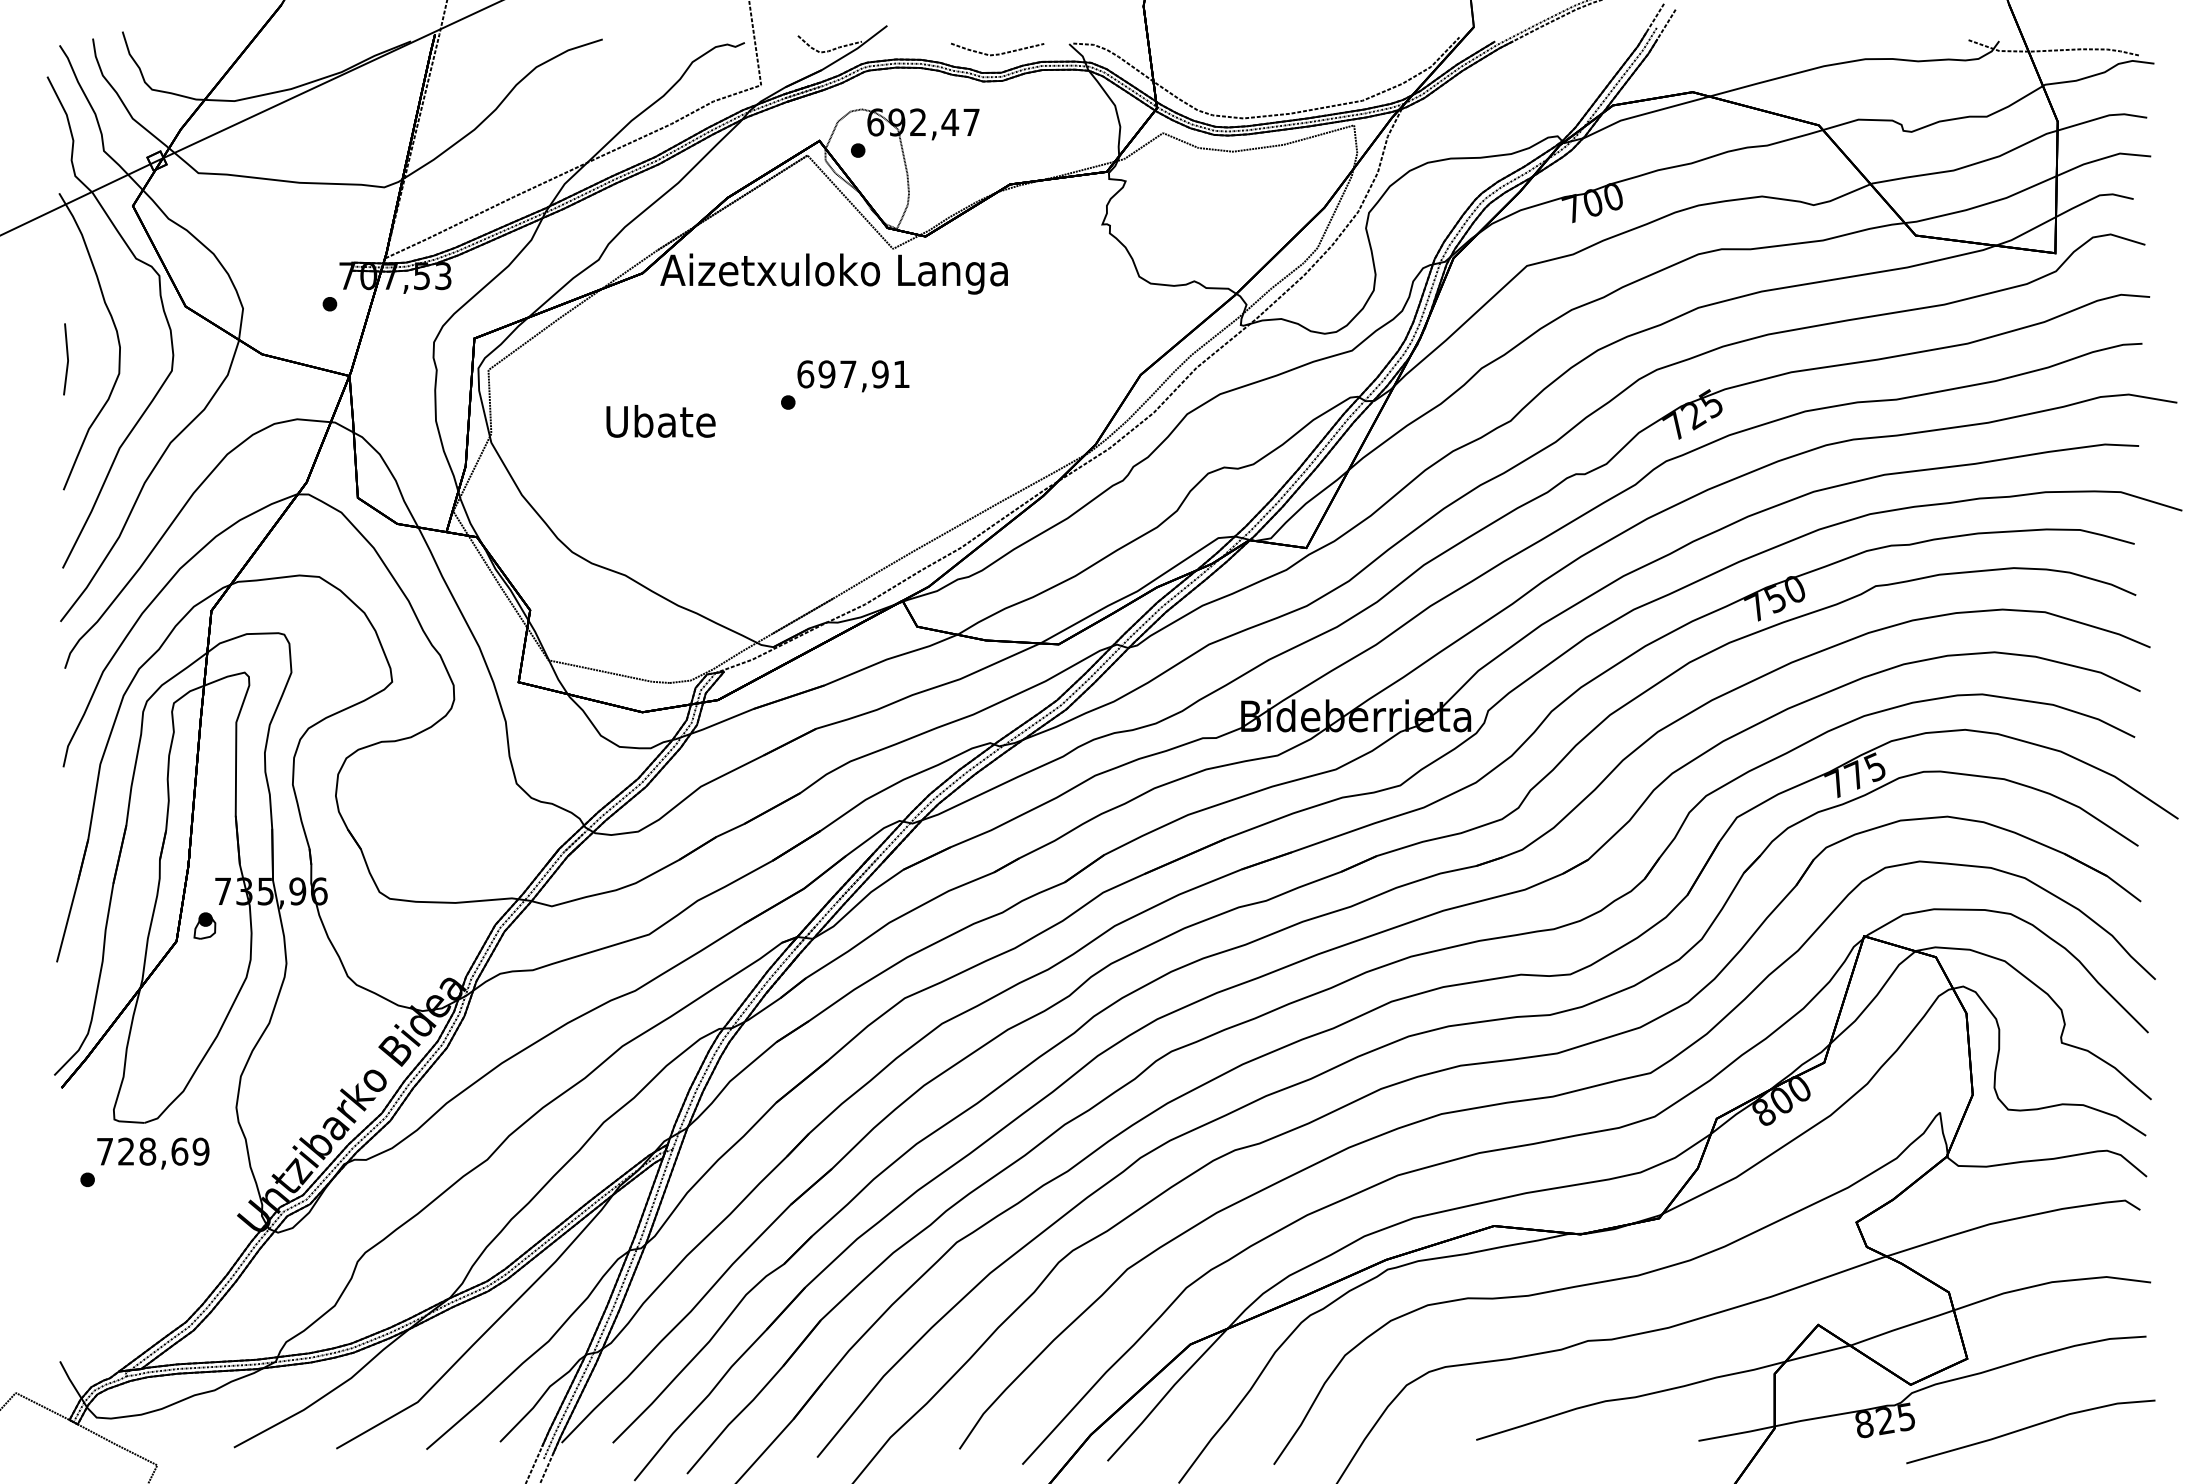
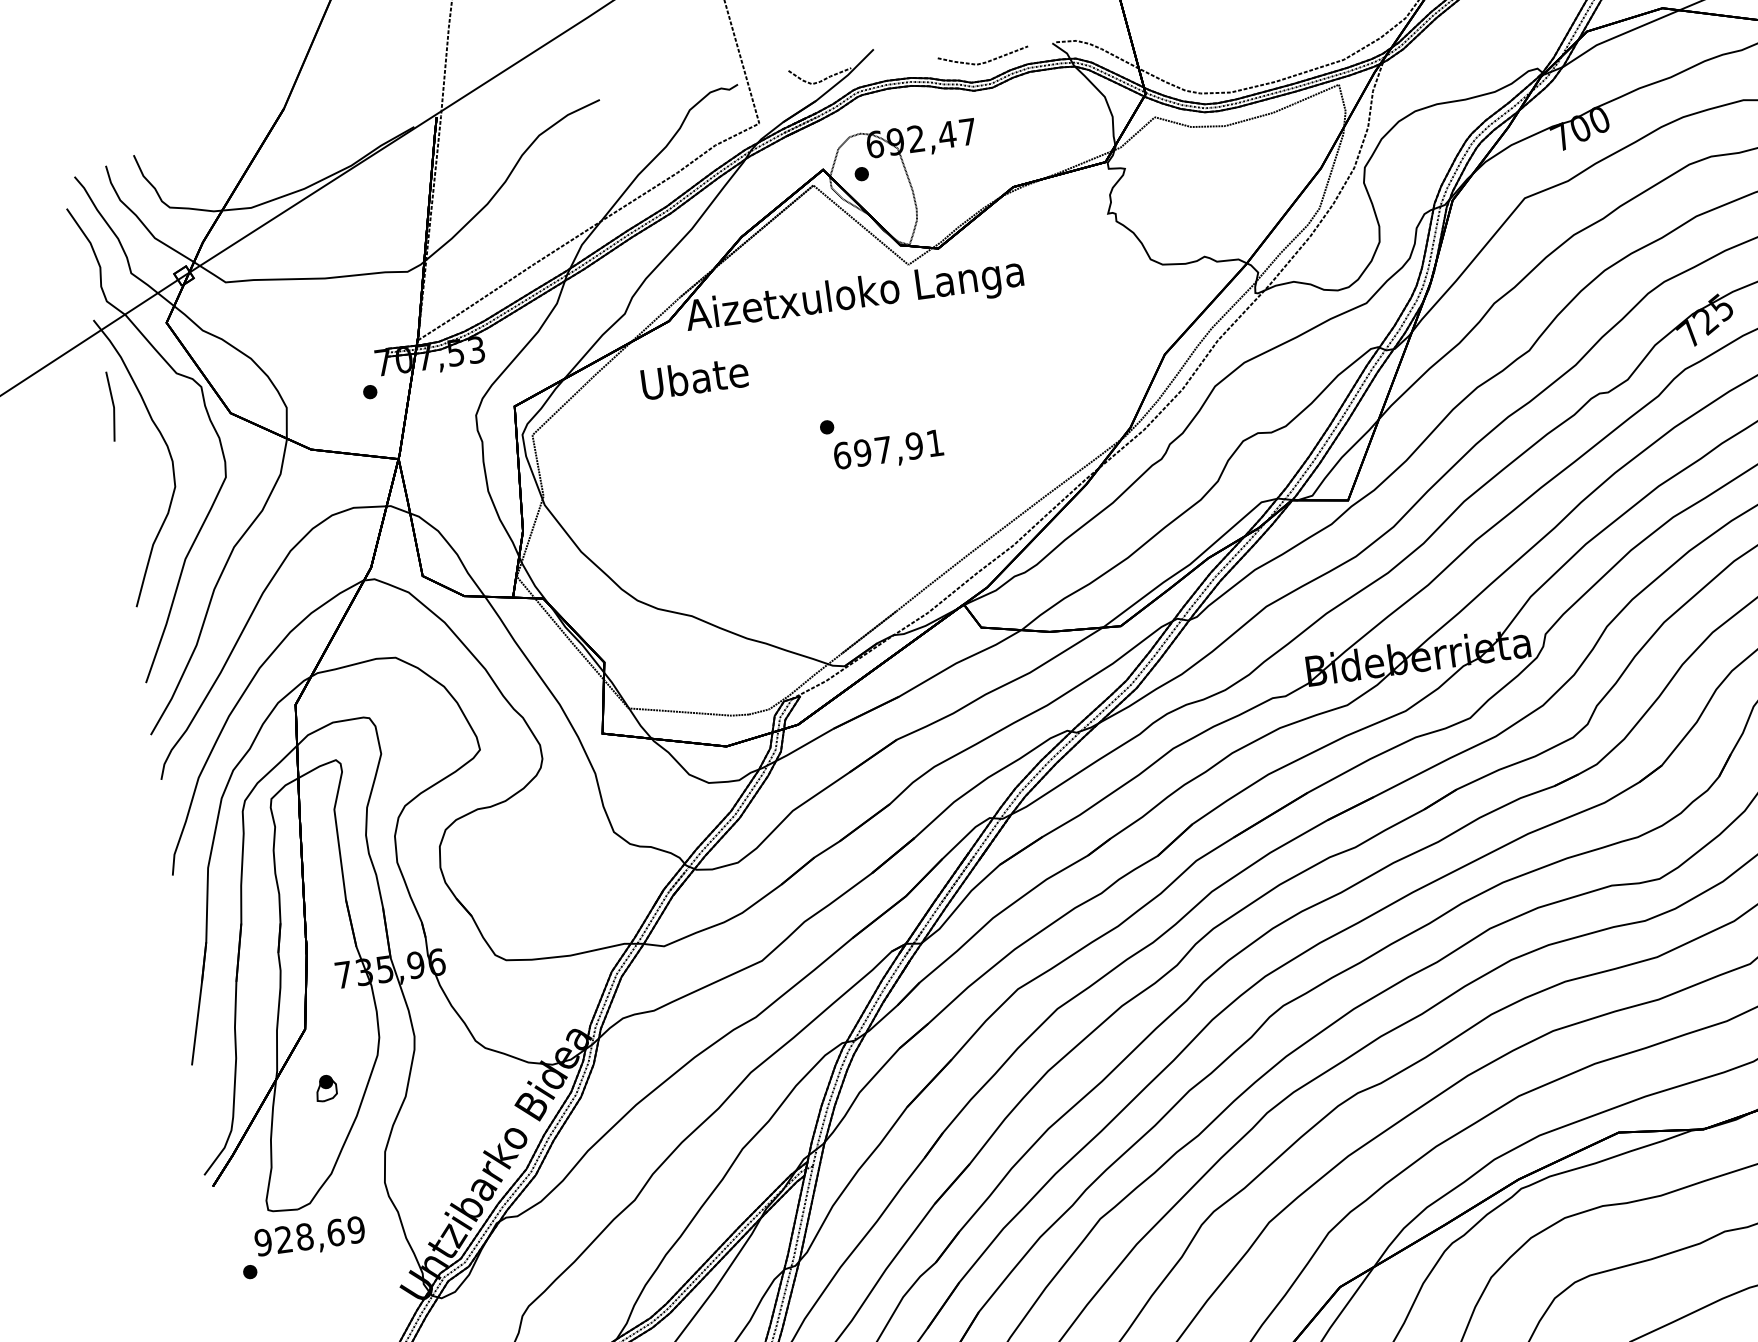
part: (65, 359) -> (111, 406), moved
text: (853, 376) -> (888, 451), moved
text: (660, 421) -> (694, 378), moved
part: (204, 925) -> (325, 1087), moved
text: (104, 1151) -> (262, 1242), 728,69 -> 928,69

